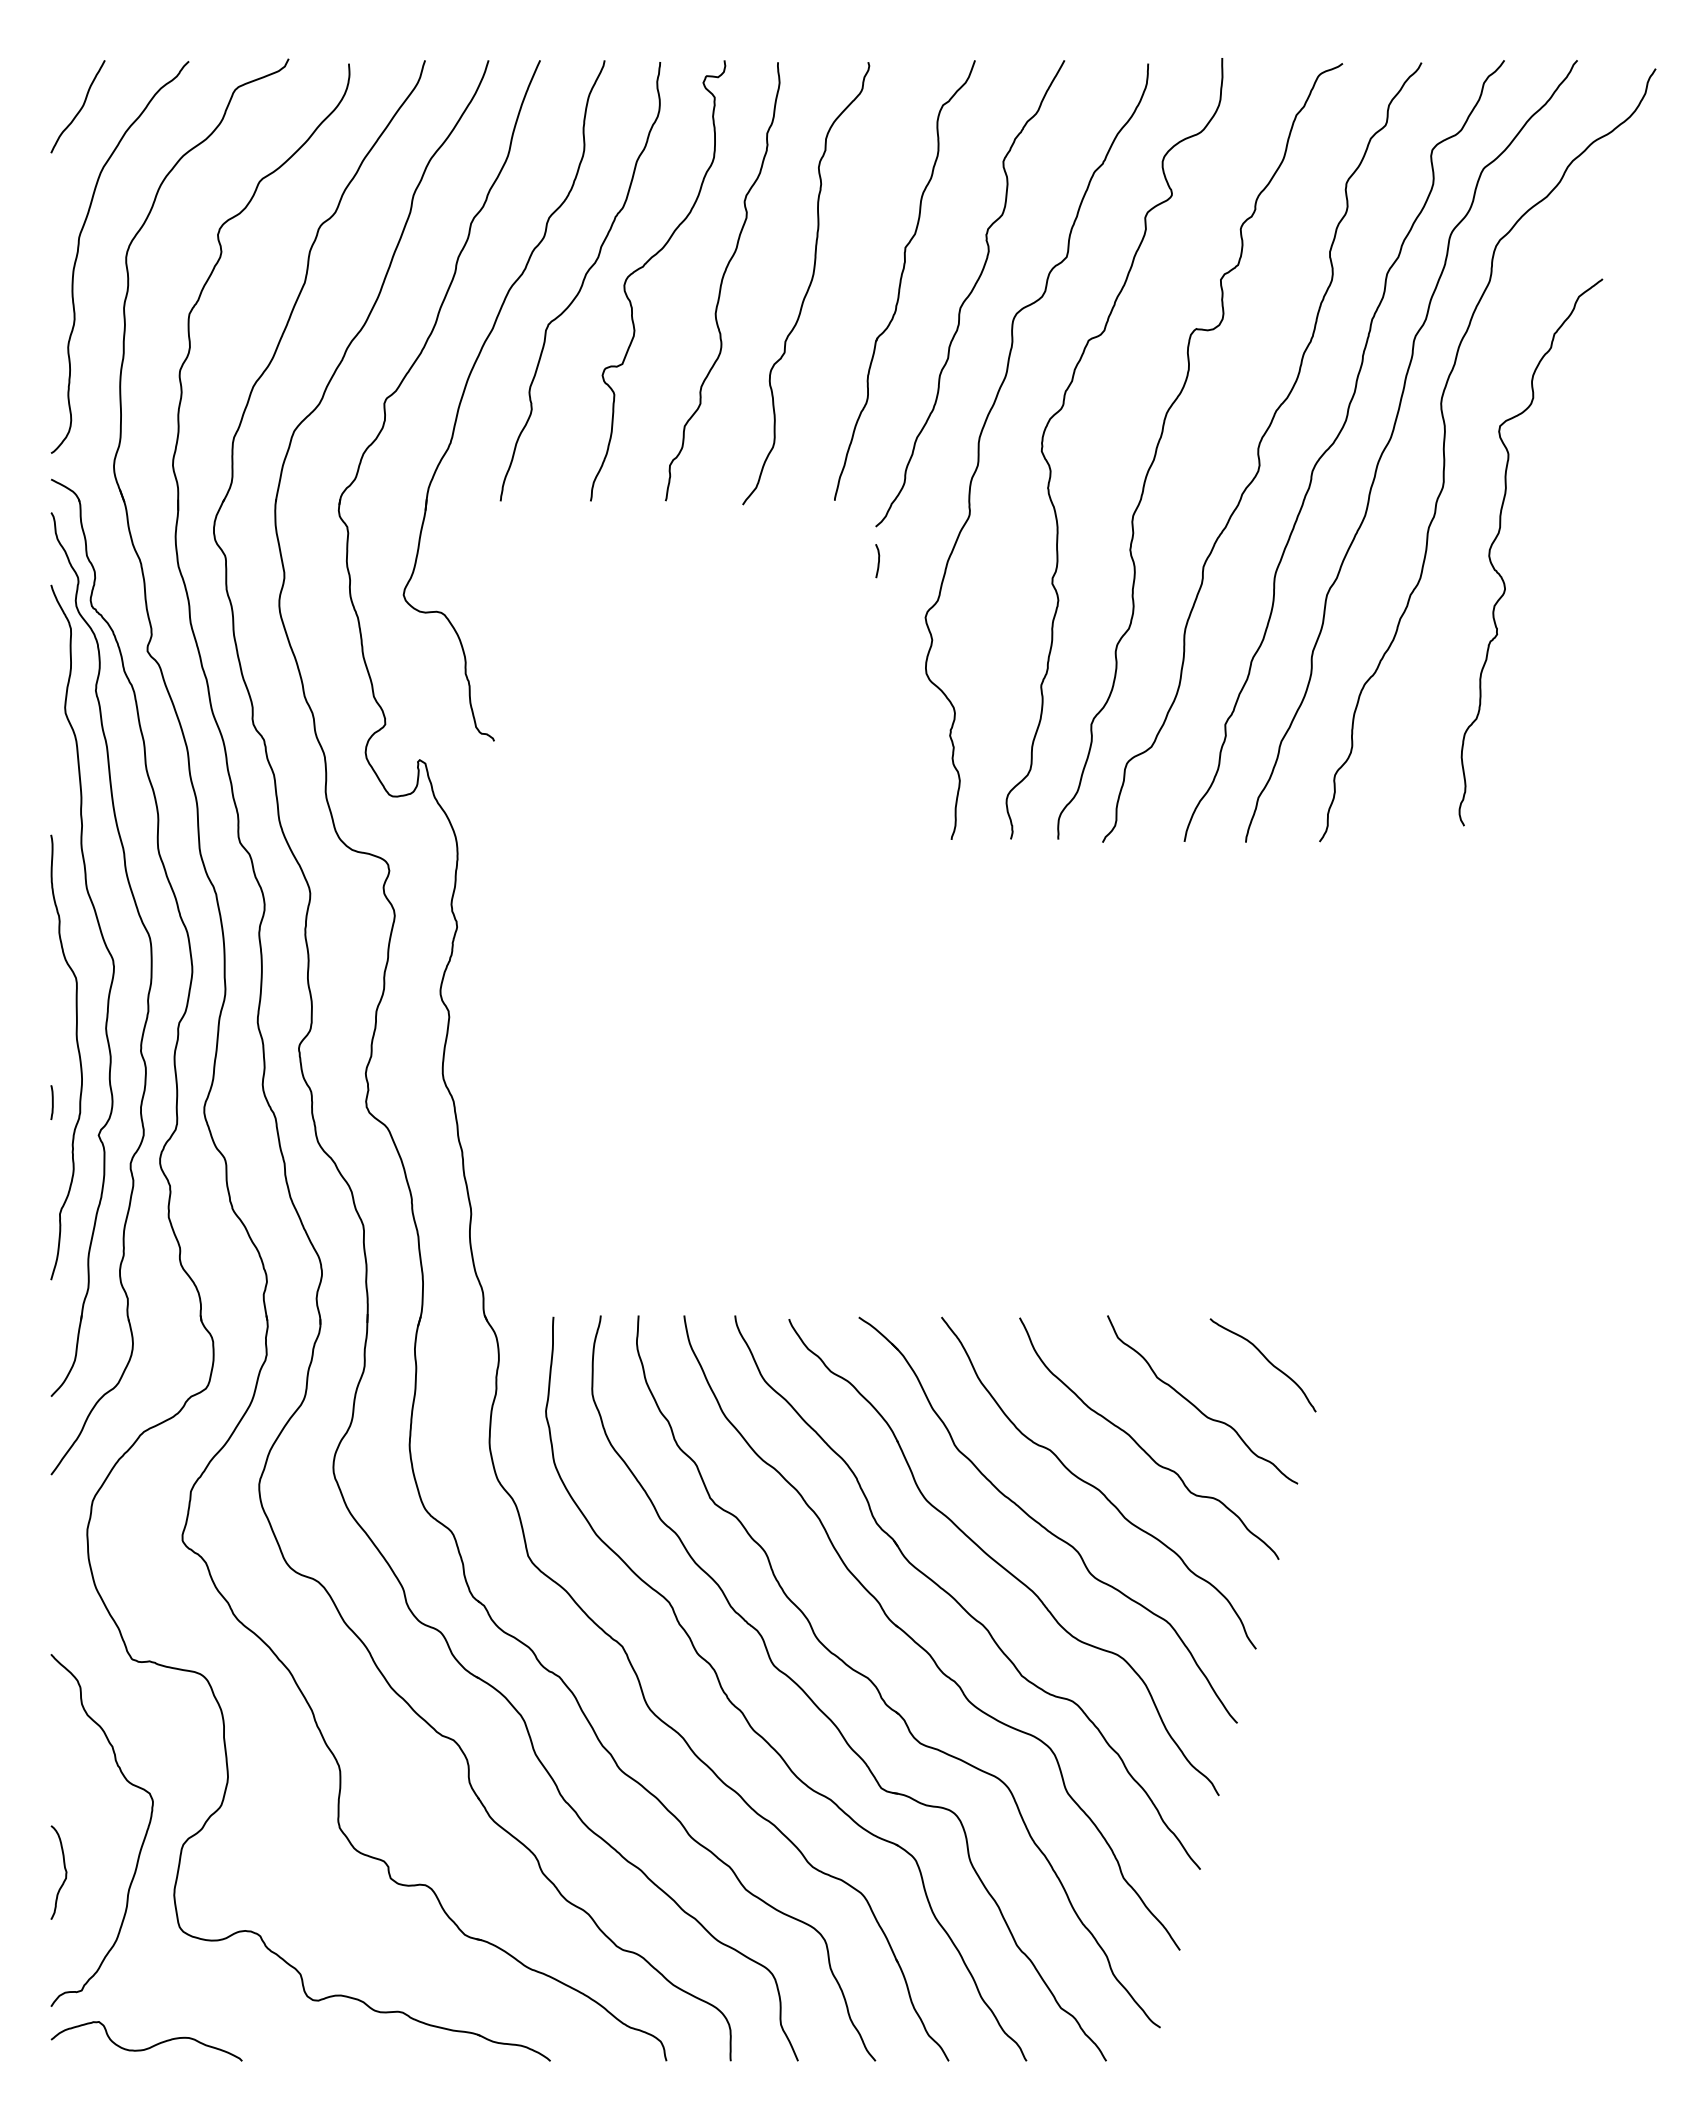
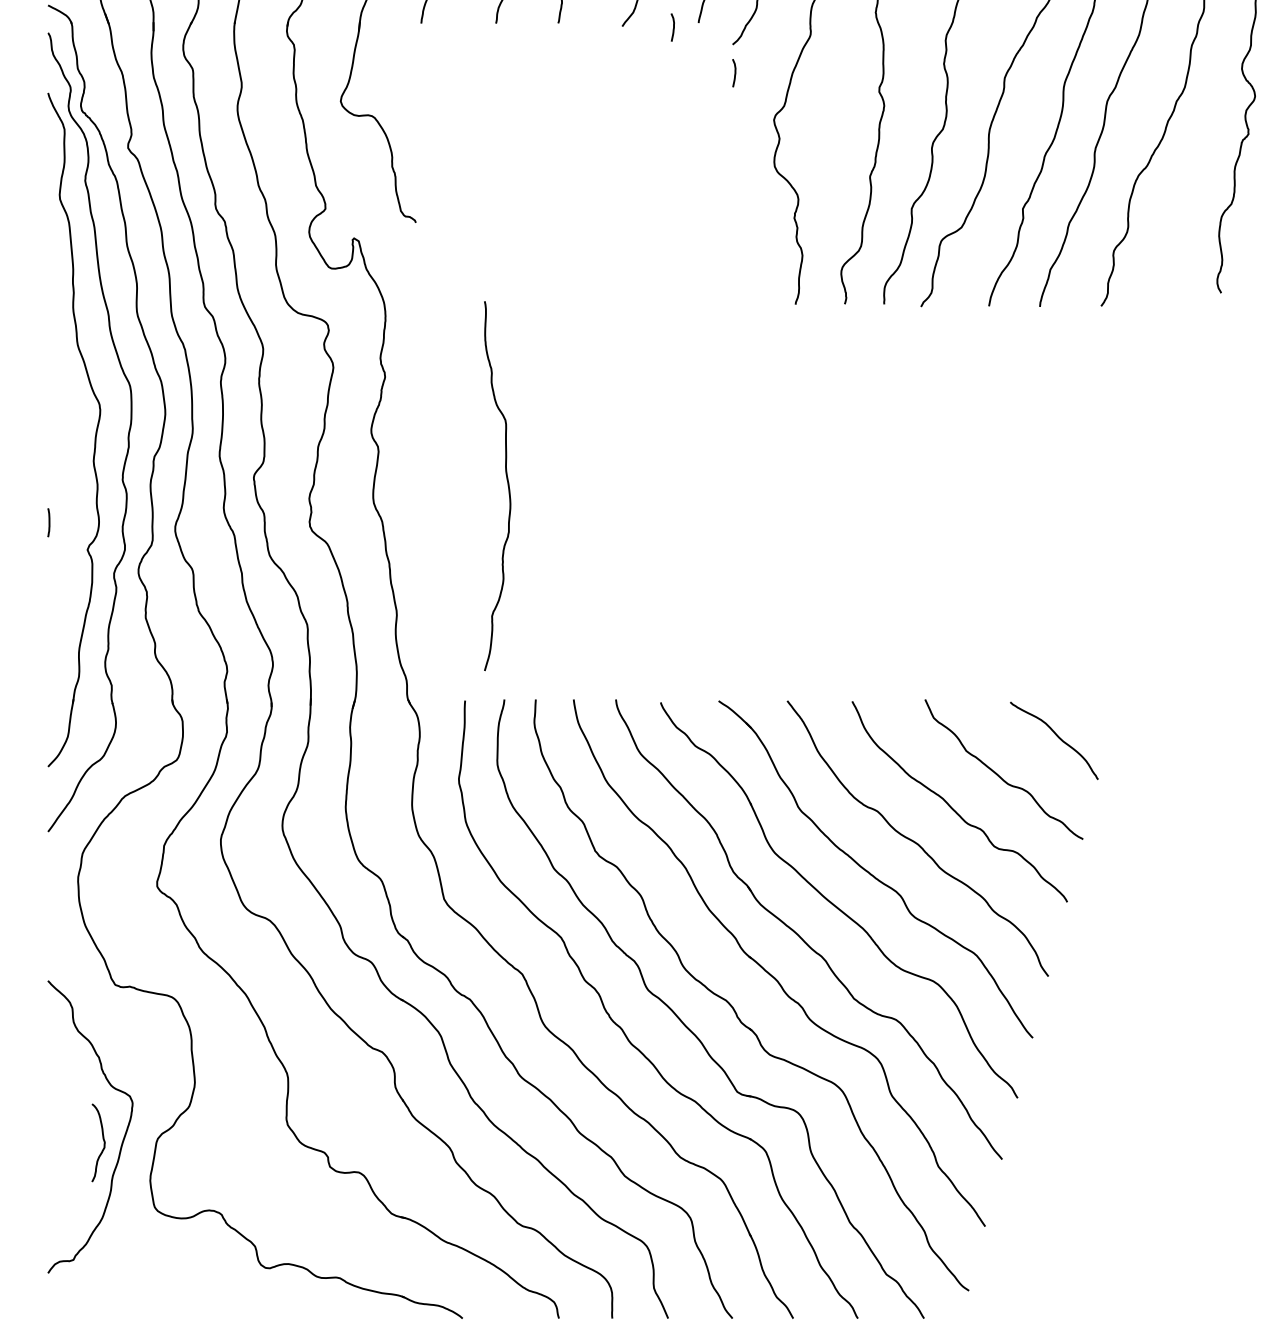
curve: (804, 506) -> (673, 27), added
curve: (78, 1055) -> (507, 484), moved
curve: (64, 1869) -> (103, 1140), moved
curve: (147, 2047) -> (128, 1307), removed

